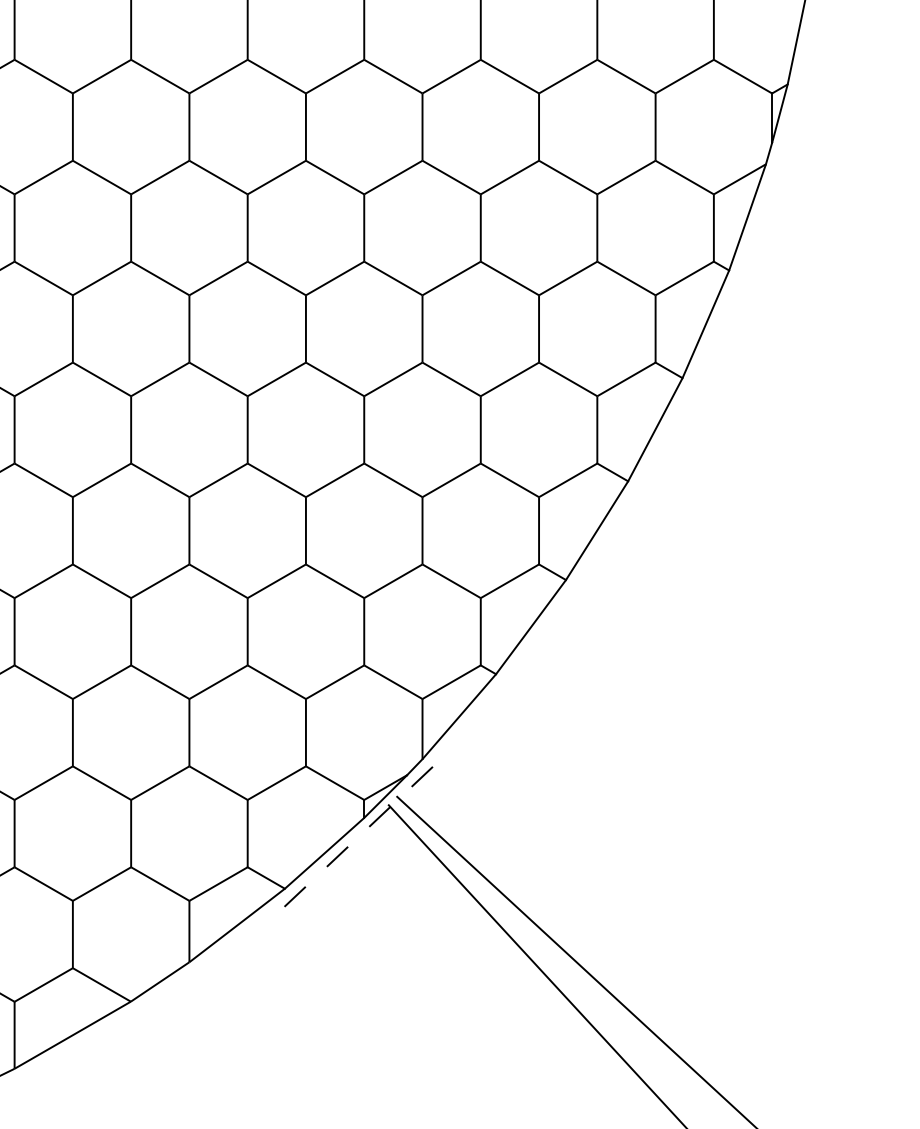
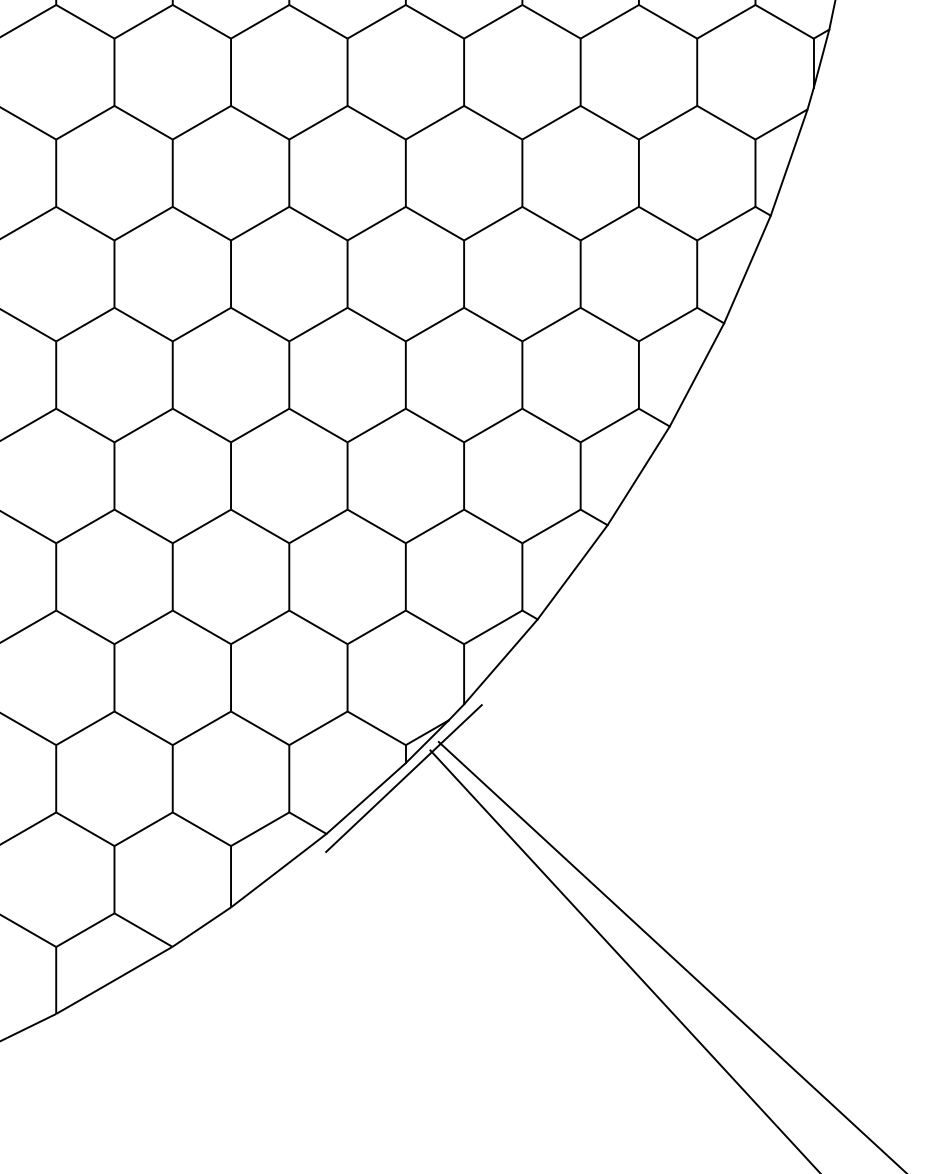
line: (362, 833) -> (404, 778), dashed -> solid

